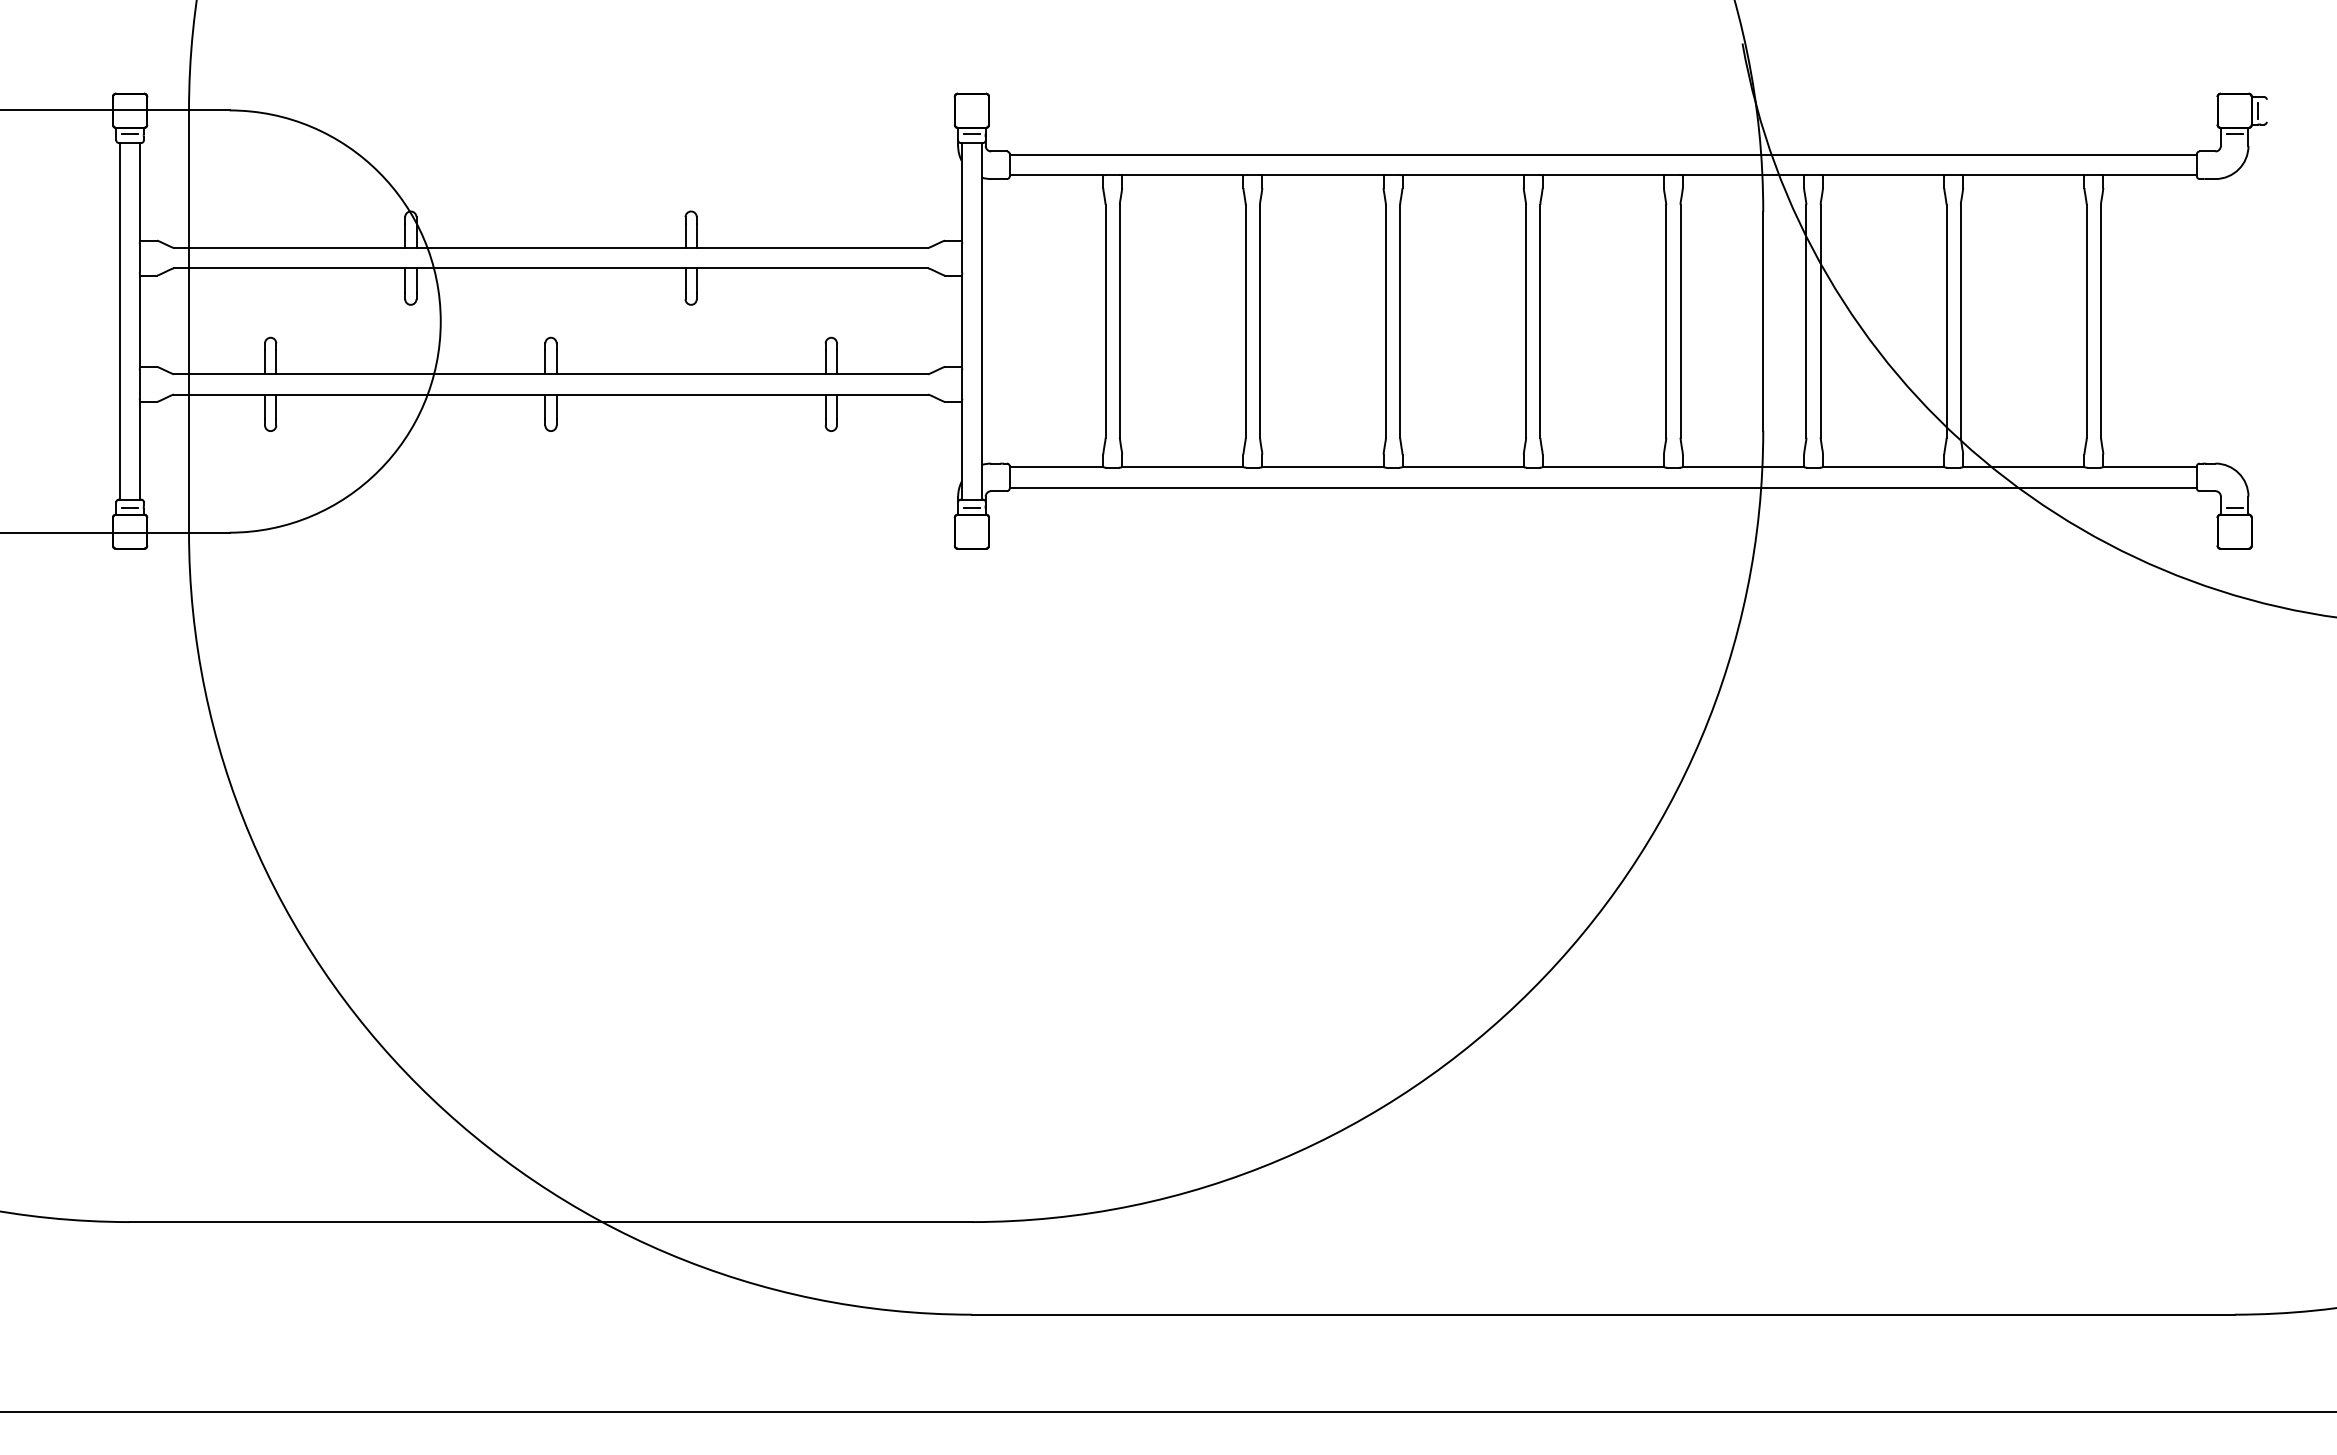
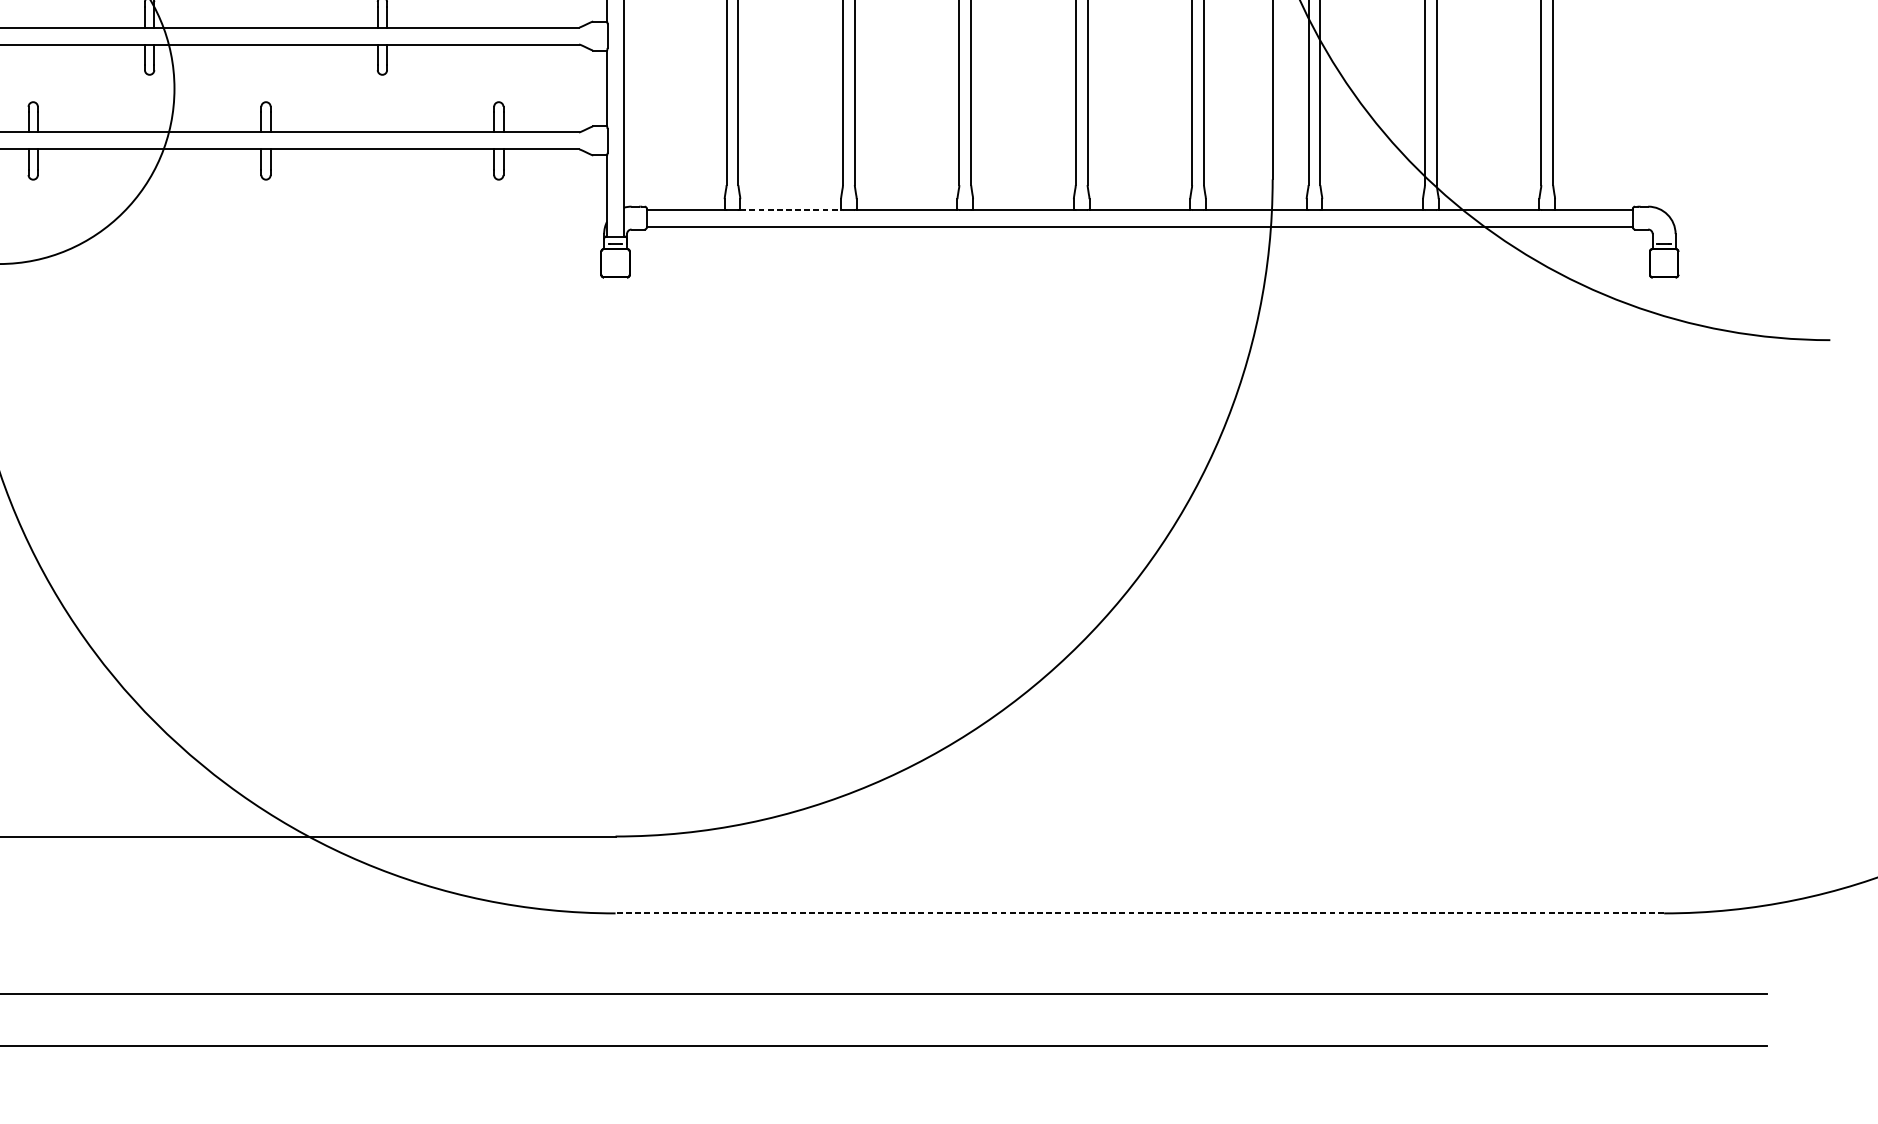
line: (1182, 467) -> (790, 209), solid -> dashed
line: (1602, 1314) -> (1139, 913), solid -> dashed

